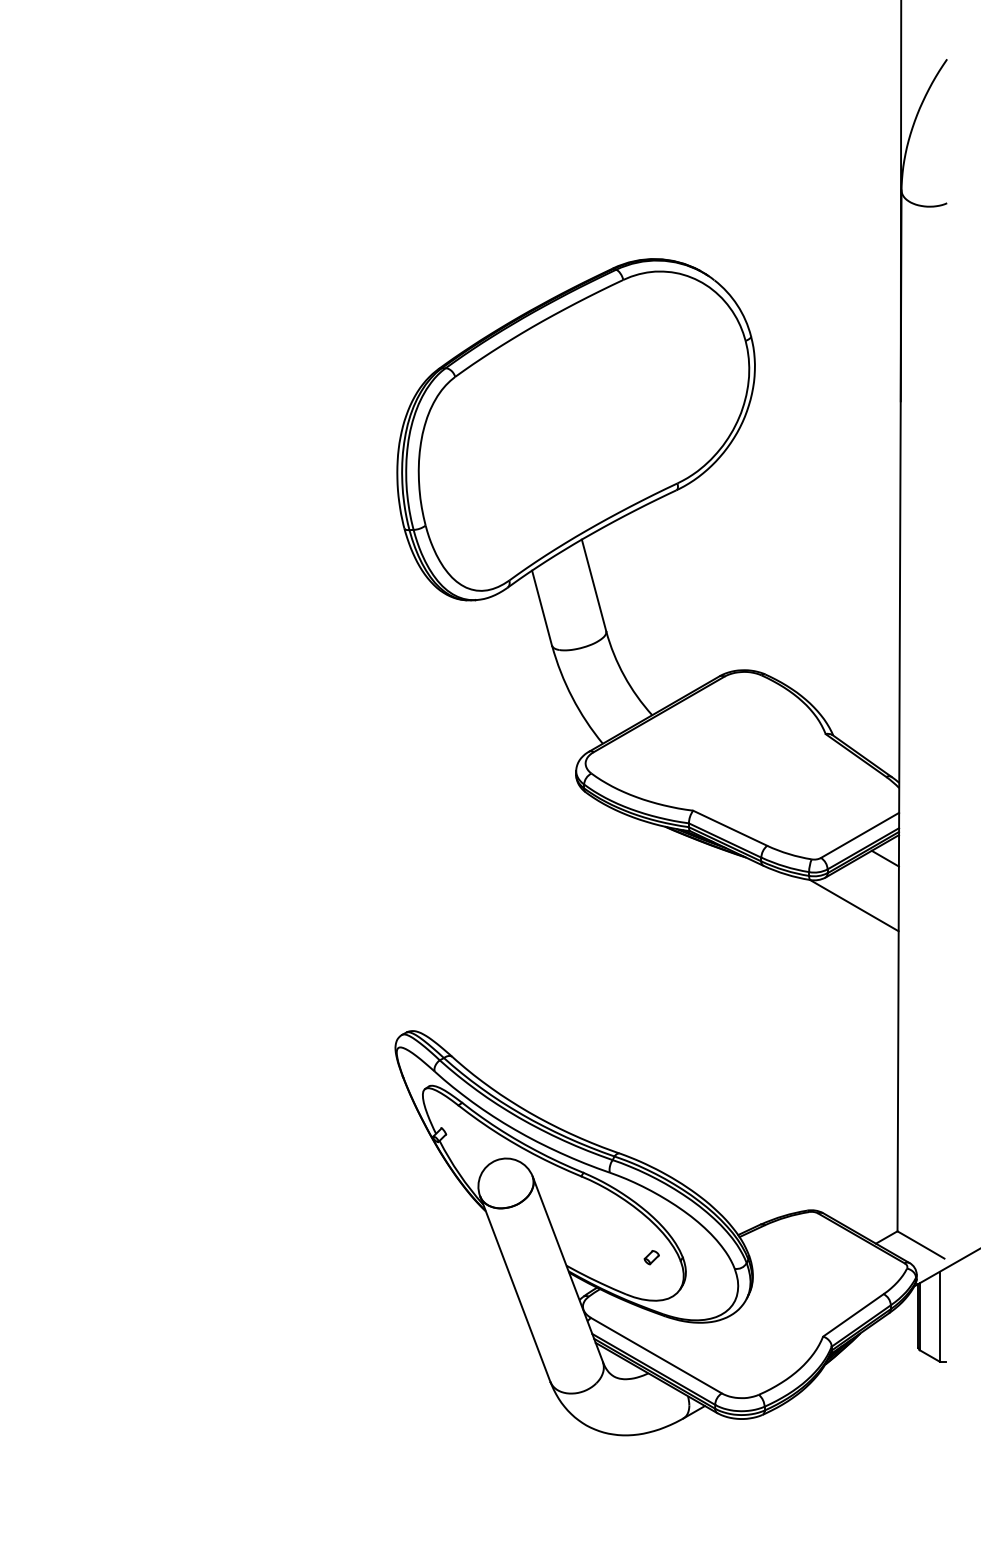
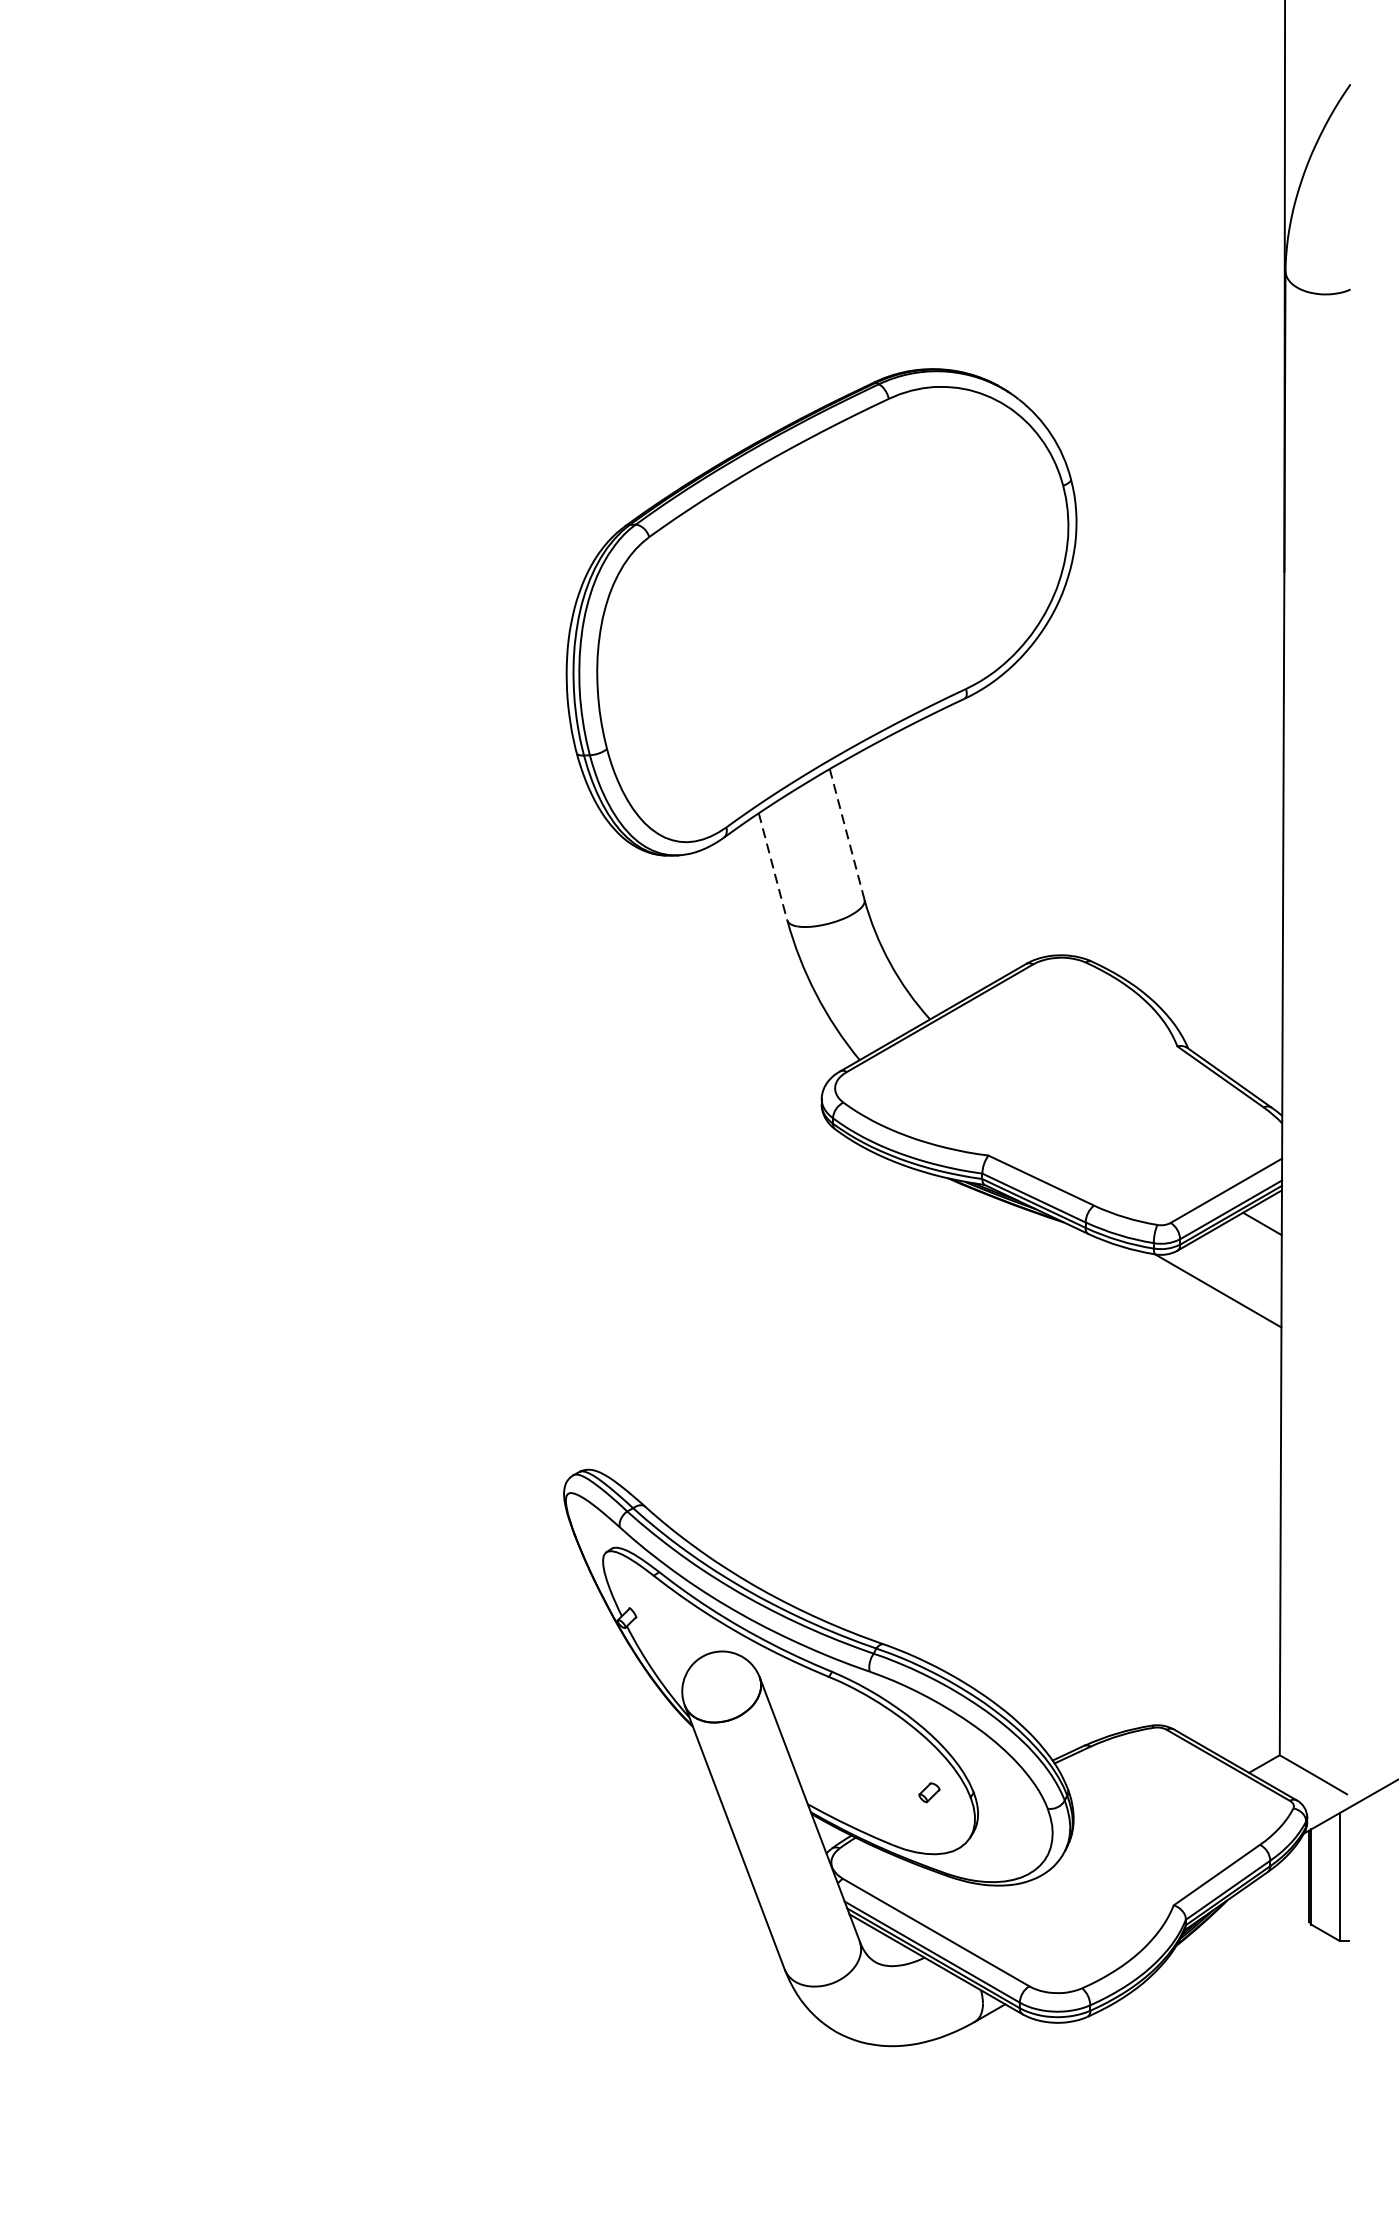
line: (593, 584) -> (846, 833), solid -> dashed
line: (542, 608) -> (773, 867), solid -> dashed

